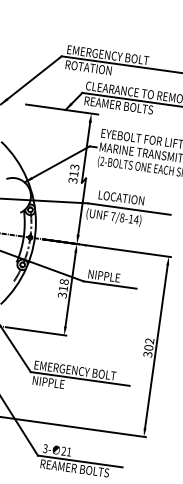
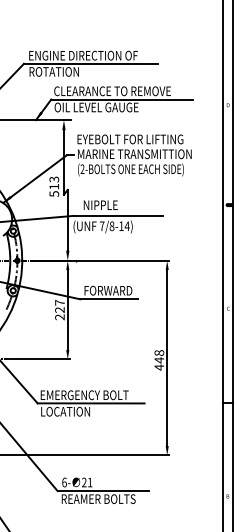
text: (120, 56) -> (86, 55), EMERGENCY BOLT -> ENGINE DIRECTION OF
text: (123, 106) -> (96, 107), REAMER BOLTS -> OIL LEVEL GAUGE
text: (72, 180) -> (53, 193), 313 -> 513
text: (121, 198) -> (108, 205), LOCATION -> NIPPLE
text: (110, 276) -> (108, 290), NIPPLE -> FORWARD
text: (63, 288) -> (59, 309), 318 -> 227
text: (148, 348) -> (159, 360), 302 -> 448
text: (56, 383) -> (66, 411), NIPPLE -> LOCATION
text: (45, 448) -> (64, 482), 3- -> 6-

